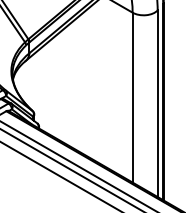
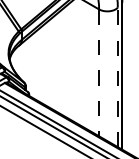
line: (133, 98) -> (99, 73), solid -> dashed
line: (157, 103) -> (117, 77), solid -> dashed

